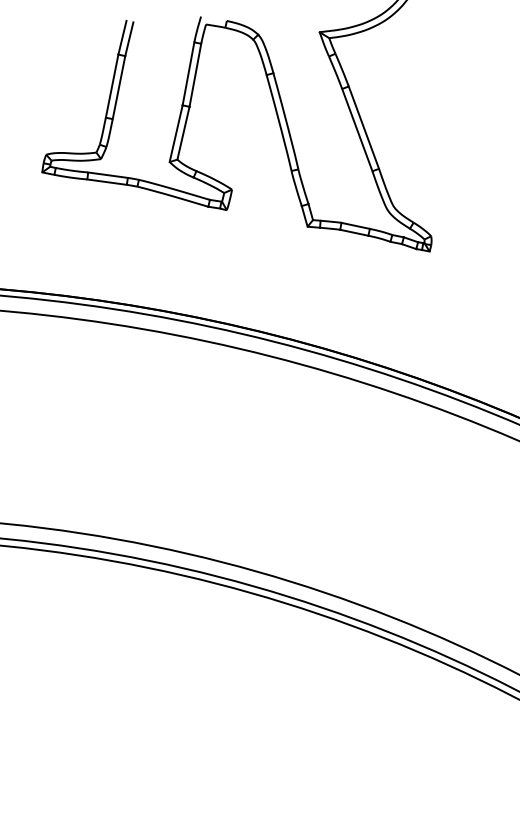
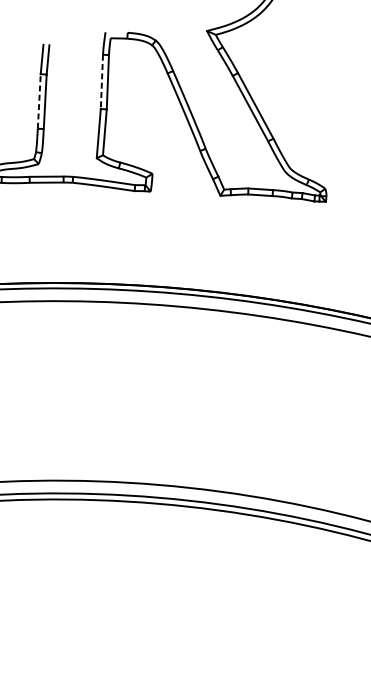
line: (188, 74) -> (101, 82), solid -> dashed
line: (112, 85) -> (39, 100), solid -> dashed

